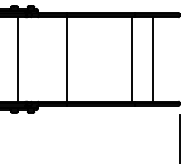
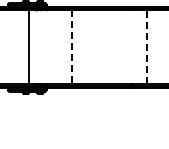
line: (66, 59) -> (71, 47), solid -> dashed
line: (131, 59) -> (128, 47), removed
line: (152, 59) -> (146, 47), solid -> dashed

